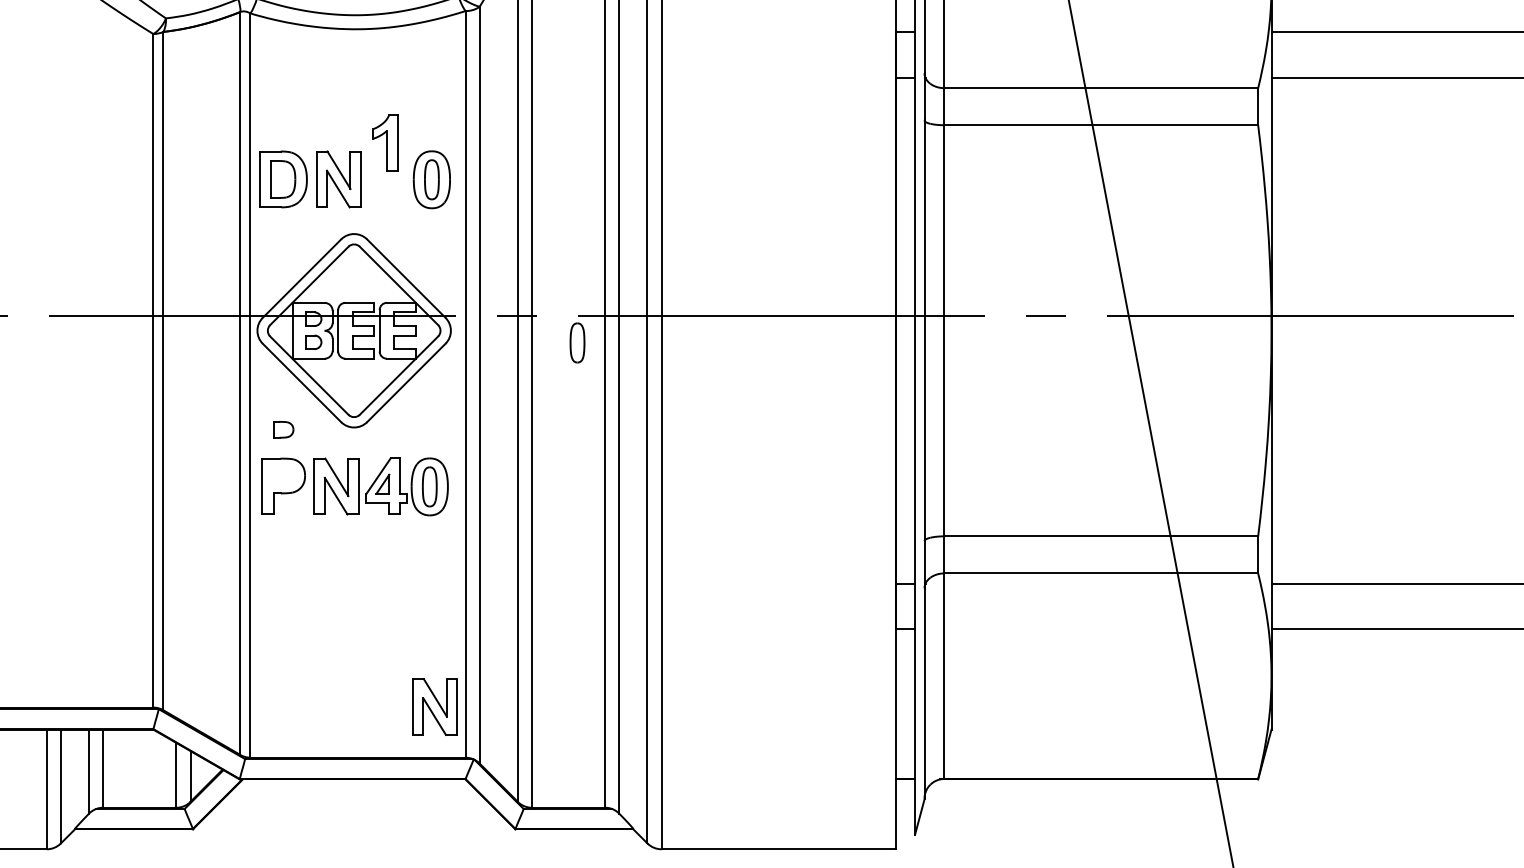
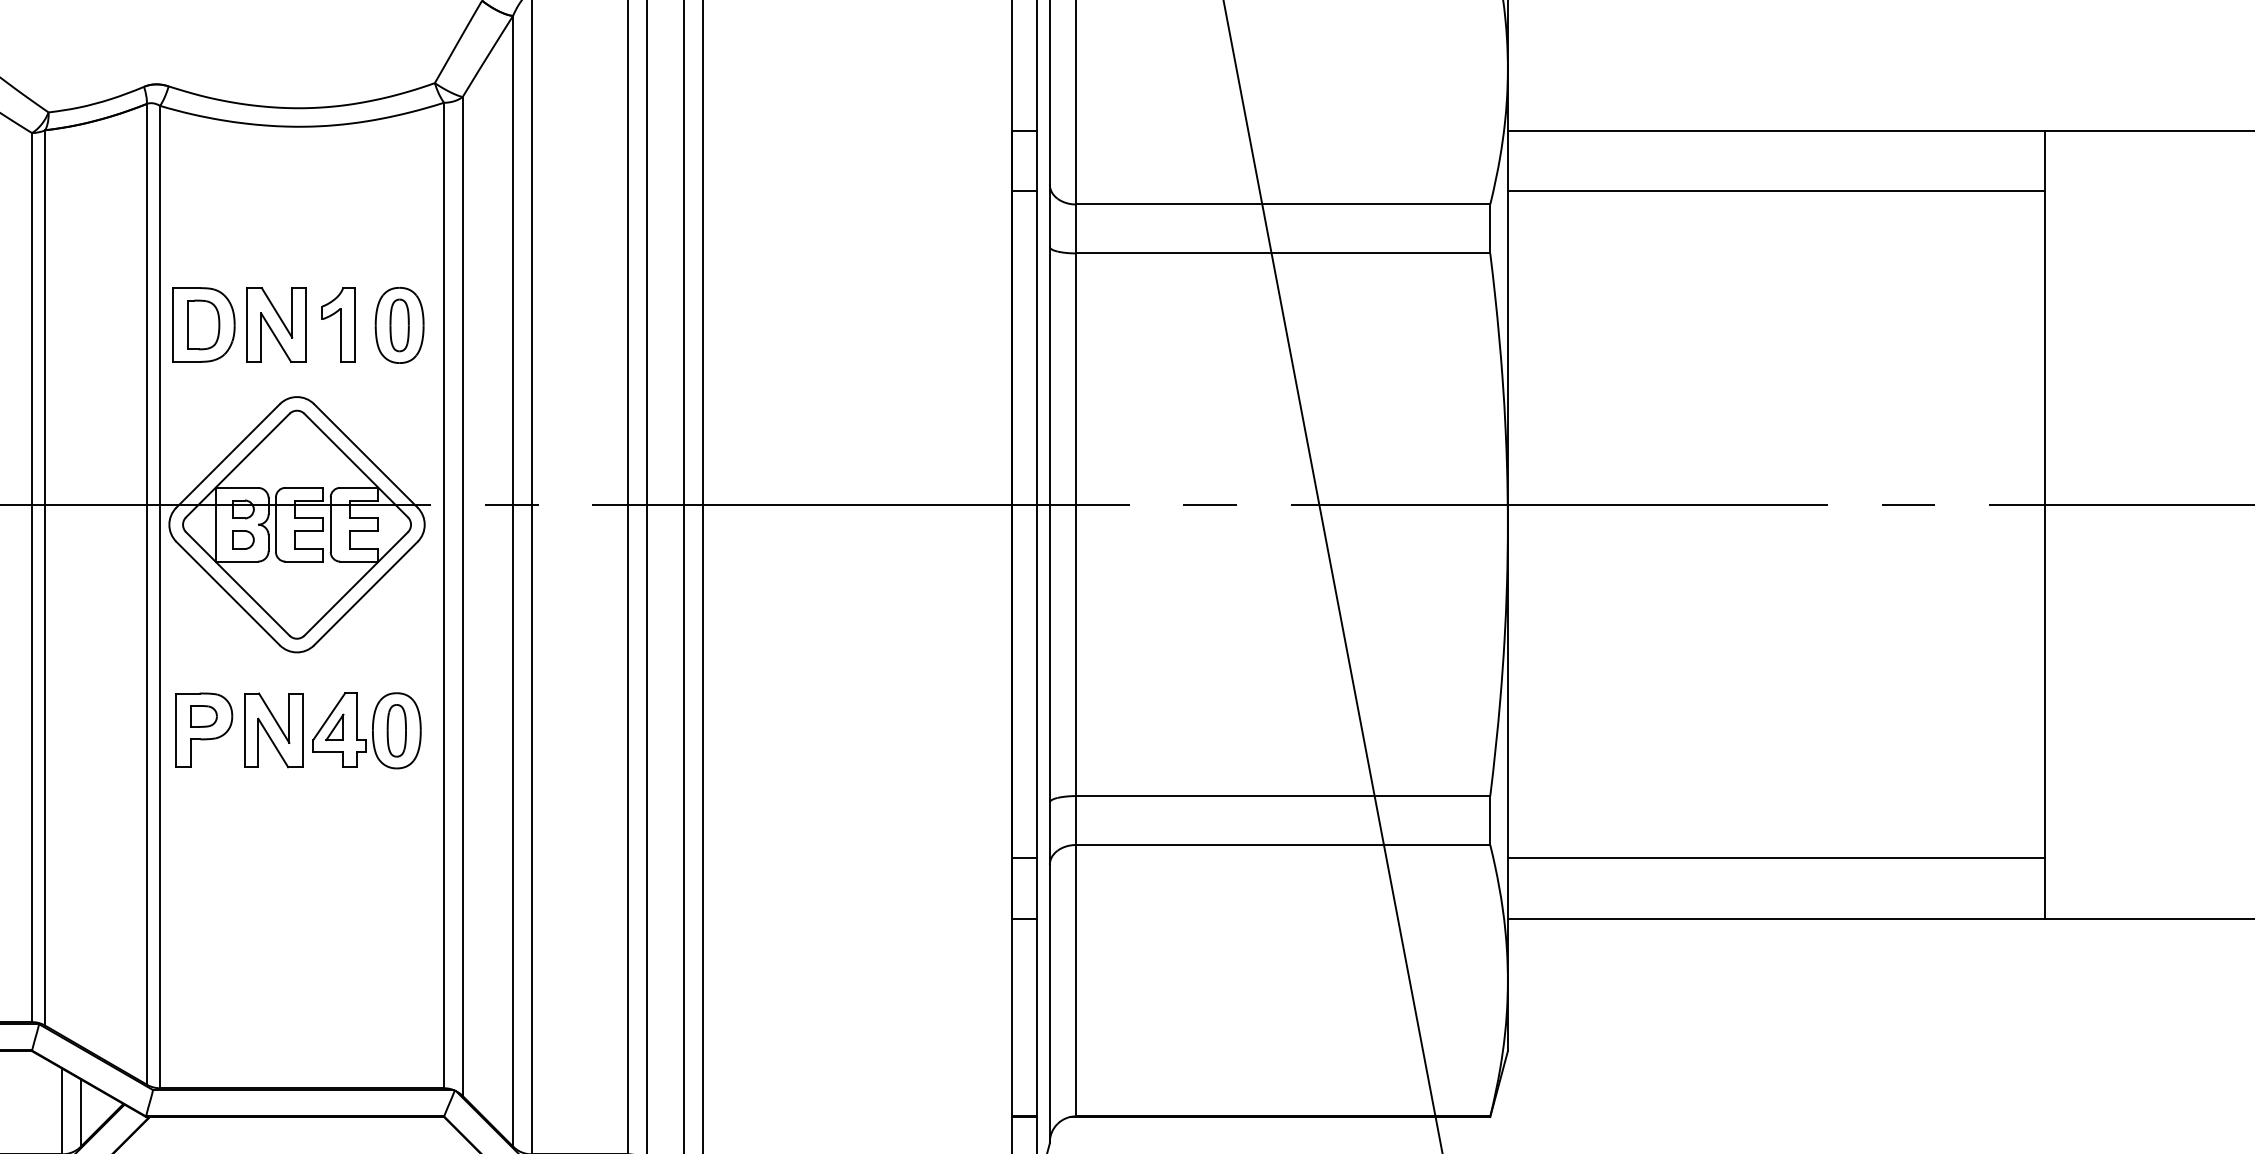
part: (385, 142) -> (338, 324), moved
part: (577, 342) -> (591, 540), removed
part: (283, 429) -> (203, 716), moved
part: (434, 707) -> (403, 1021), removed

